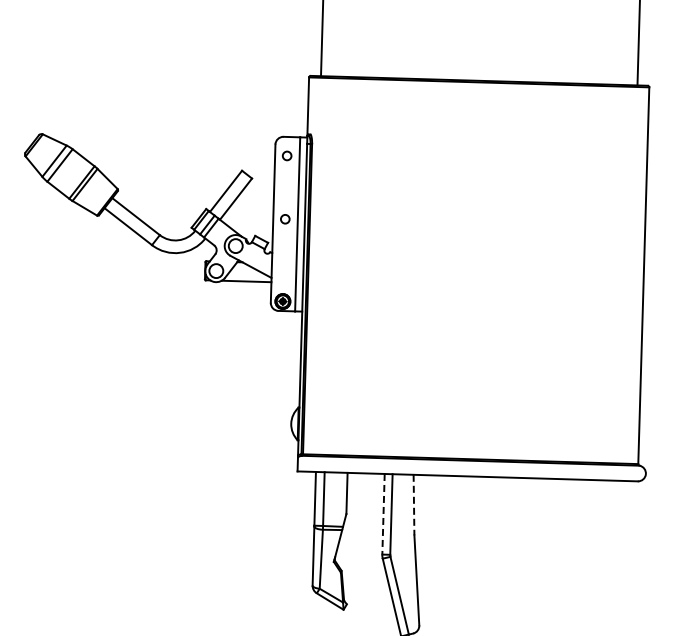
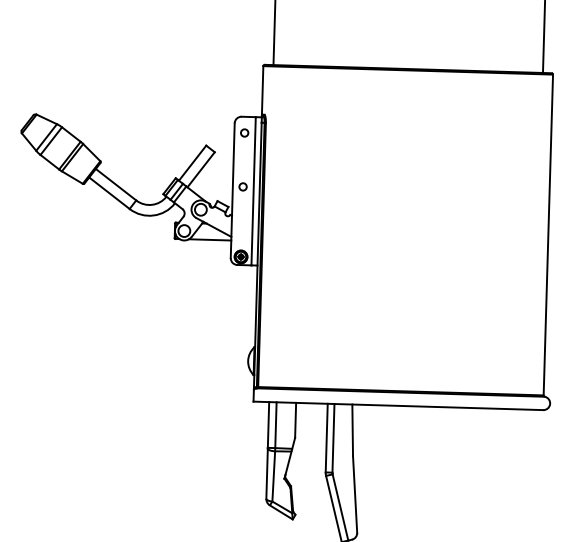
line: (414, 505) -> (353, 430), dashed -> solid
line: (383, 514) -> (326, 438), dashed -> solid

